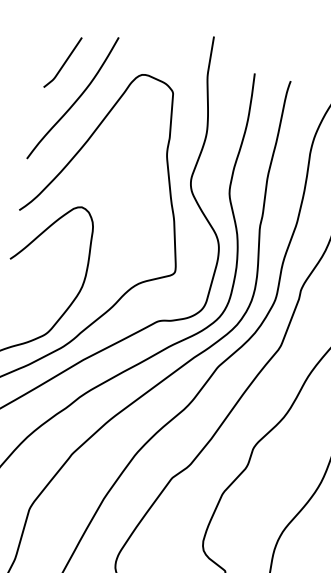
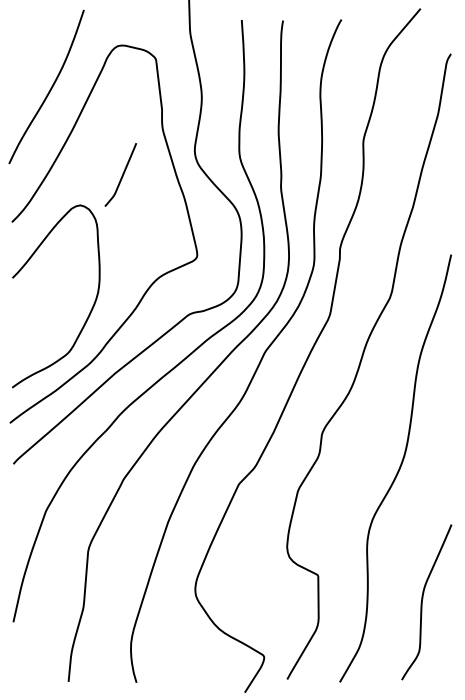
curve: (63, 63) -> (121, 175), moved

